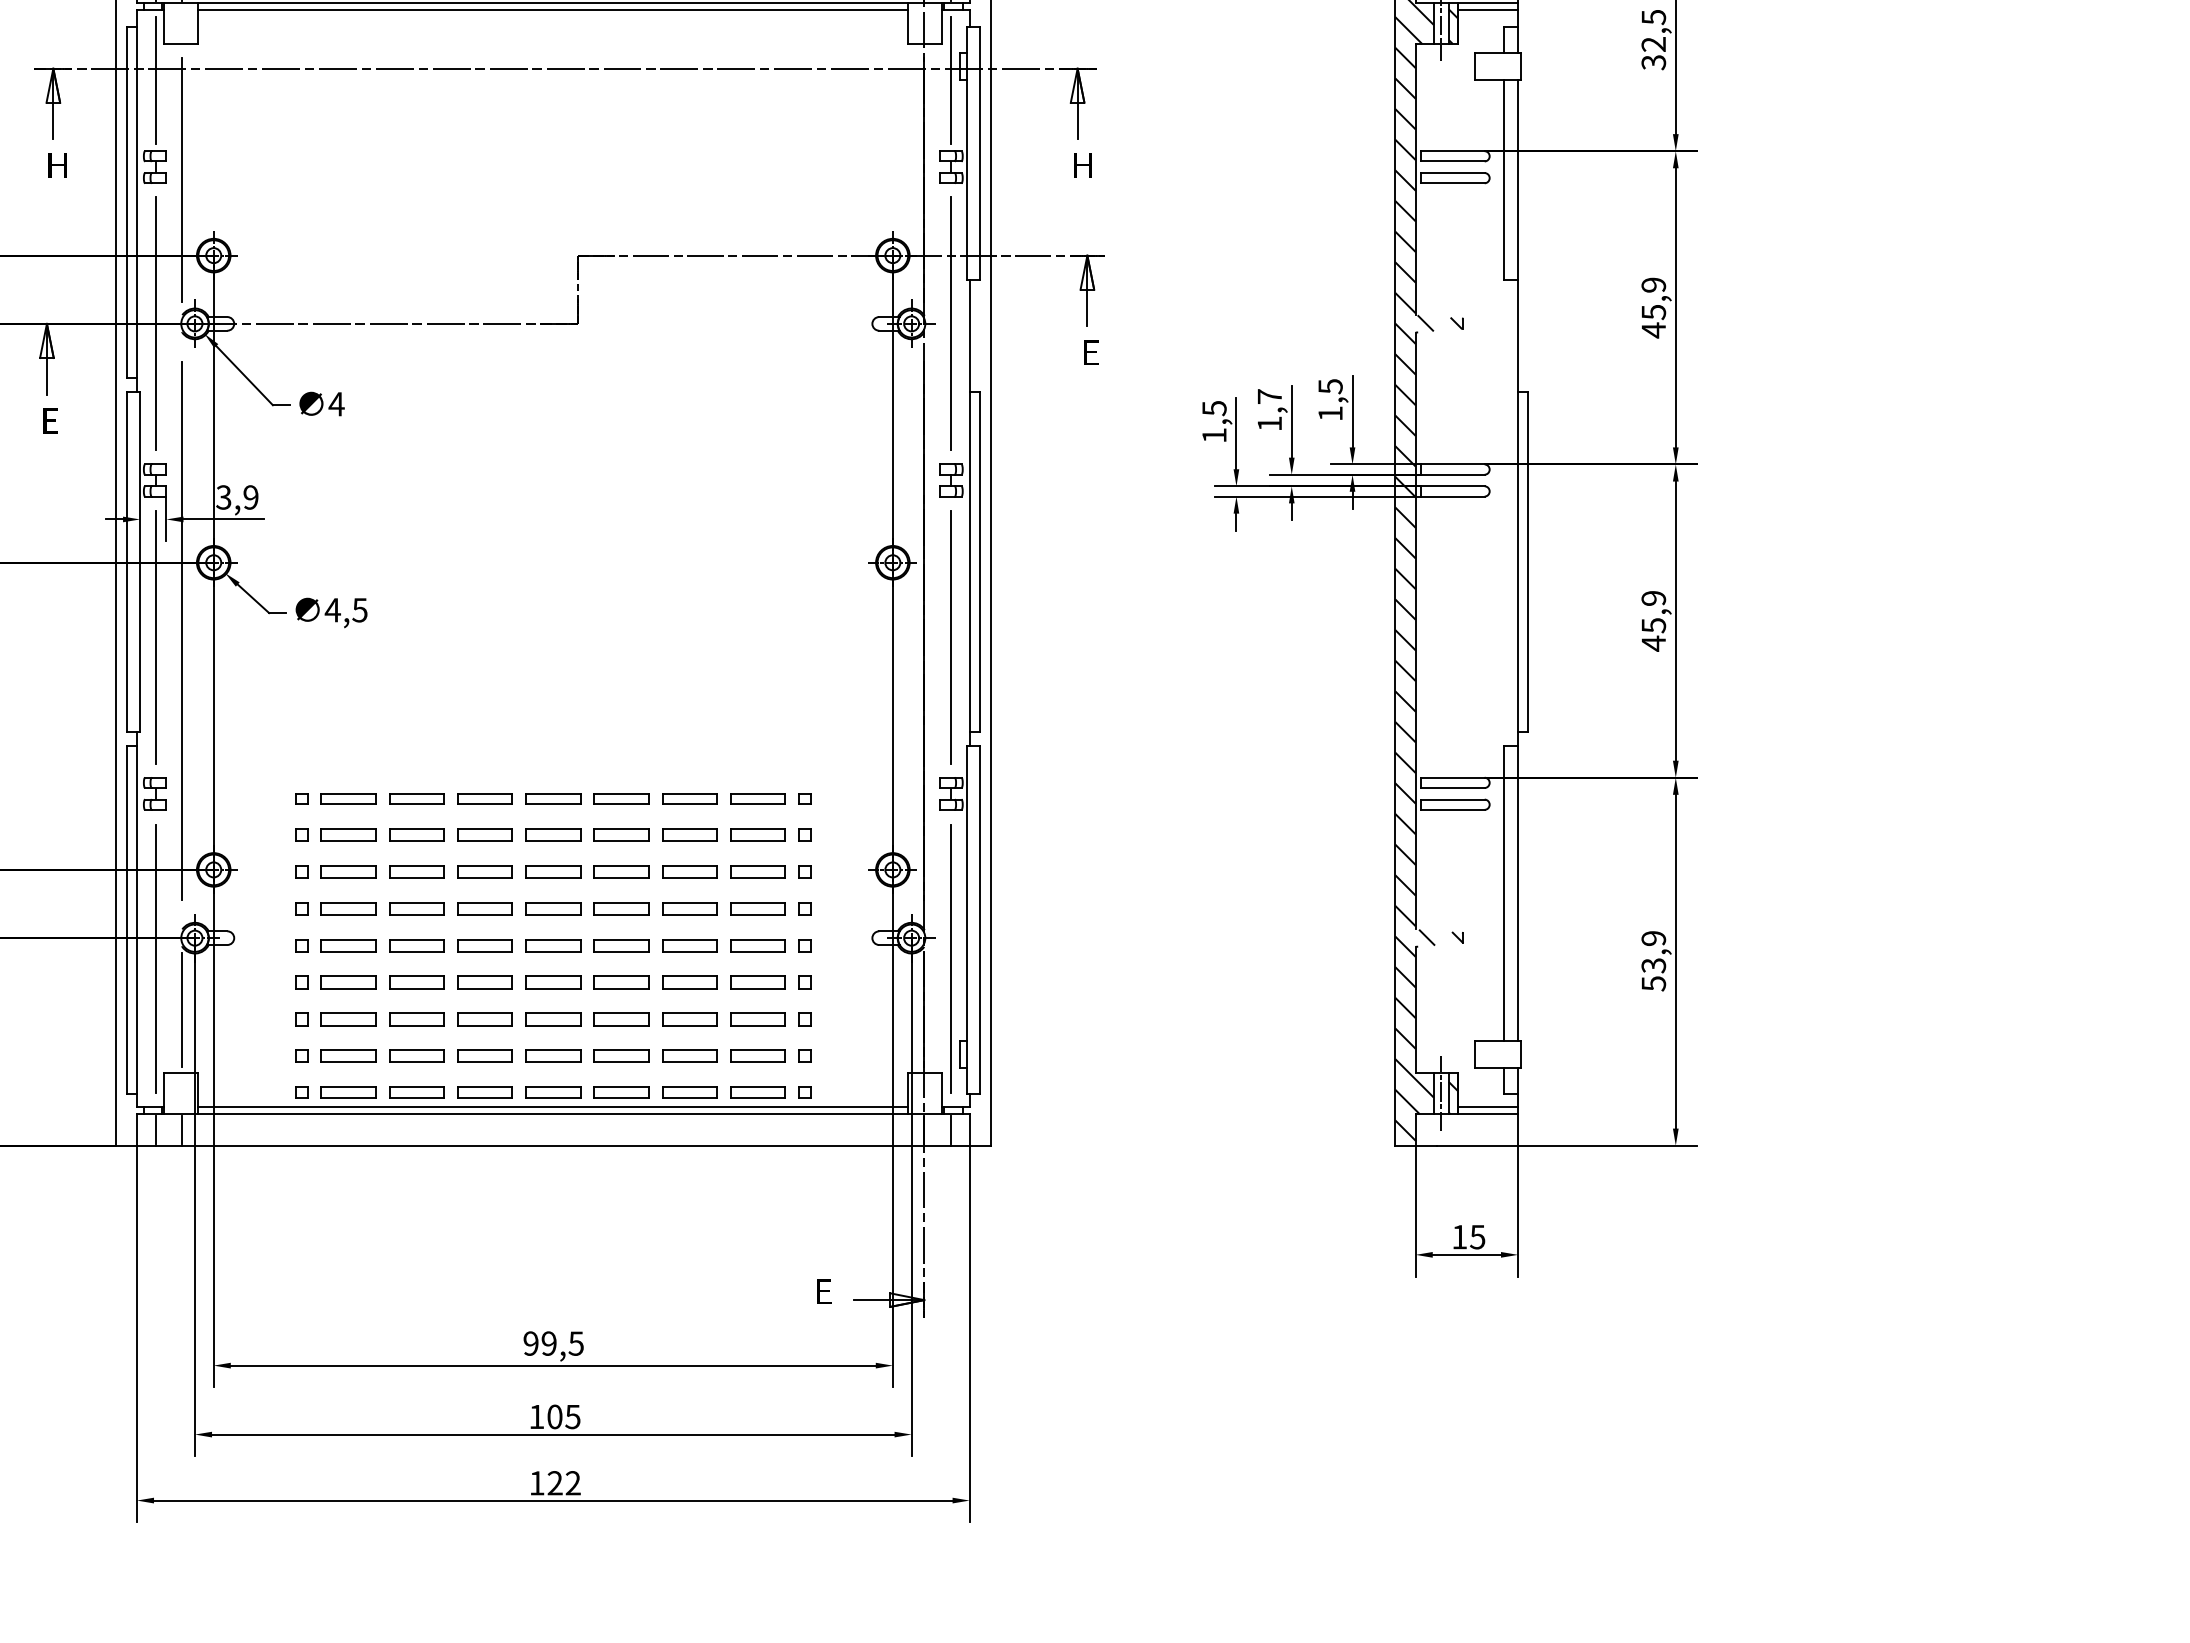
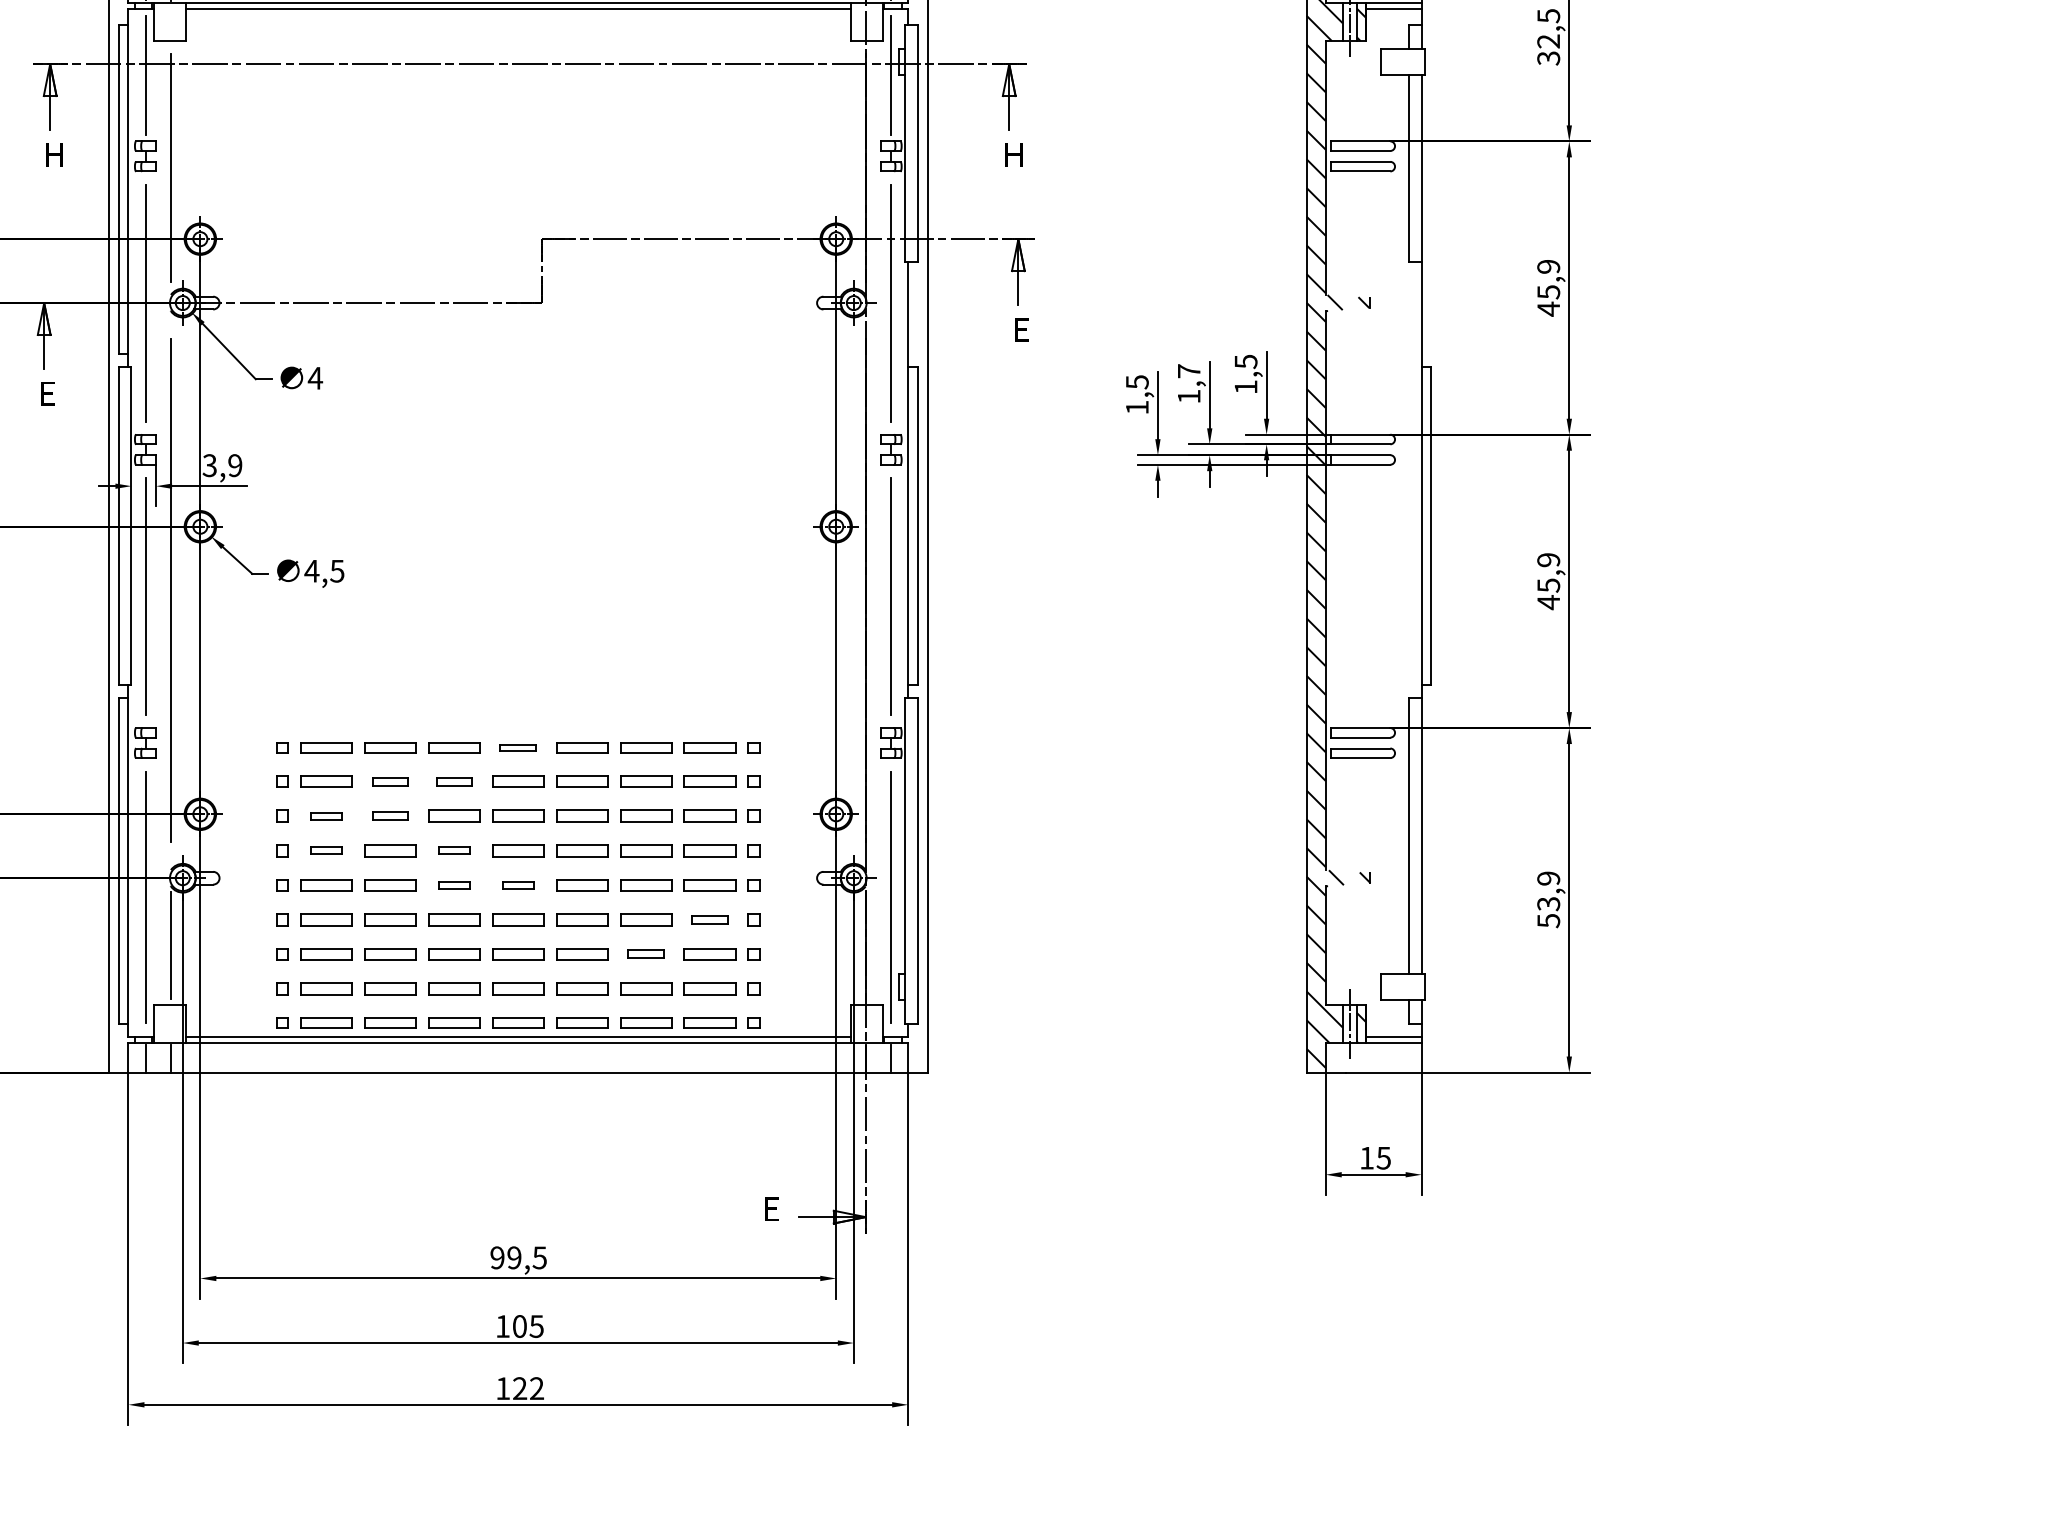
part: (553, 798) -> (518, 747), size x0.7
part: (416, 834) -> (390, 781), size x0.7
part: (484, 834) -> (453, 781), size x0.7
part: (348, 871) -> (326, 815), size x0.6
part: (416, 871) -> (390, 815), size x0.7
part: (348, 908) -> (326, 850), size x0.6
part: (484, 908) -> (453, 850), size x0.6
part: (484, 945) -> (453, 885), size x0.6
part: (553, 945) -> (518, 885), size x0.6
part: (757, 982) -> (709, 919), size x0.7
part: (689, 1019) -> (645, 954), size x0.7

